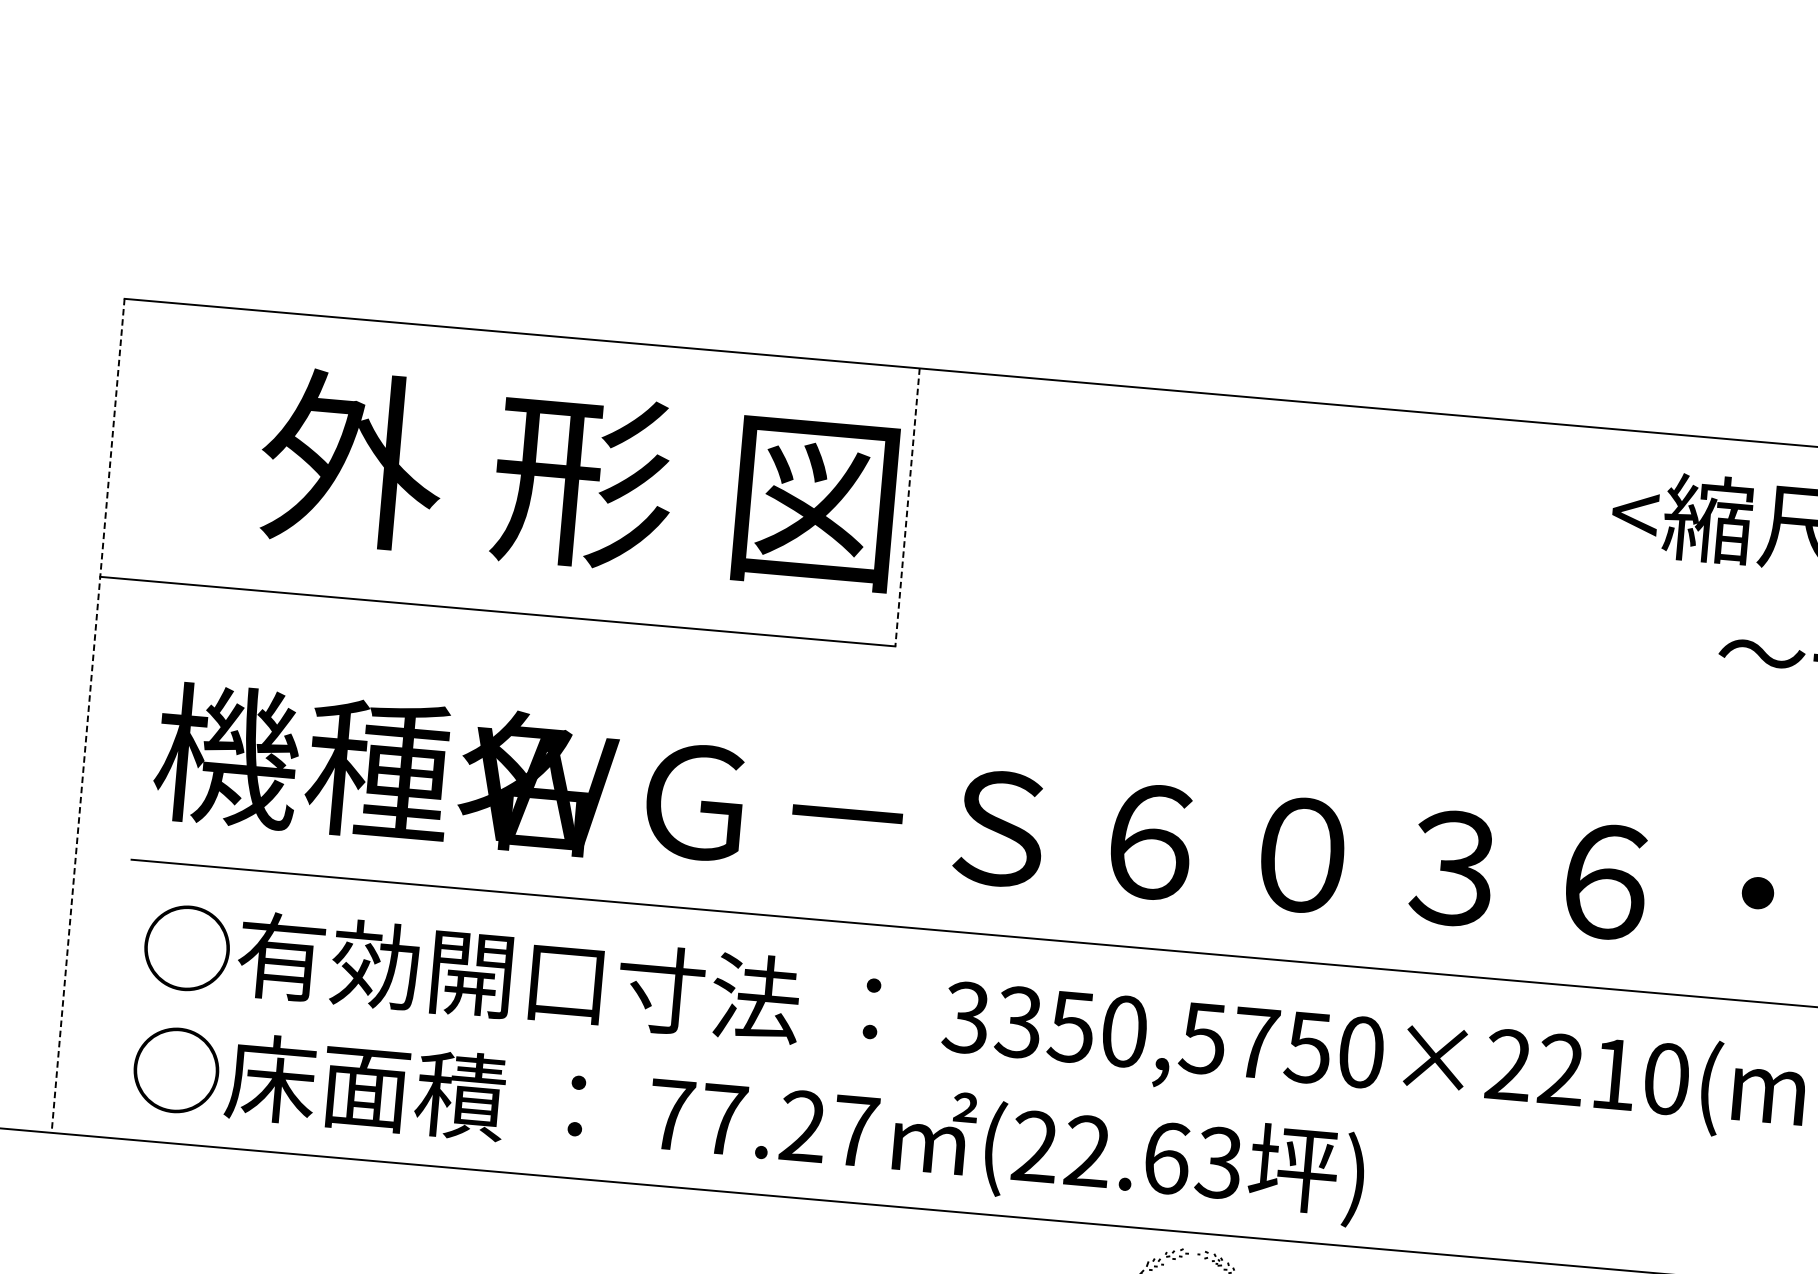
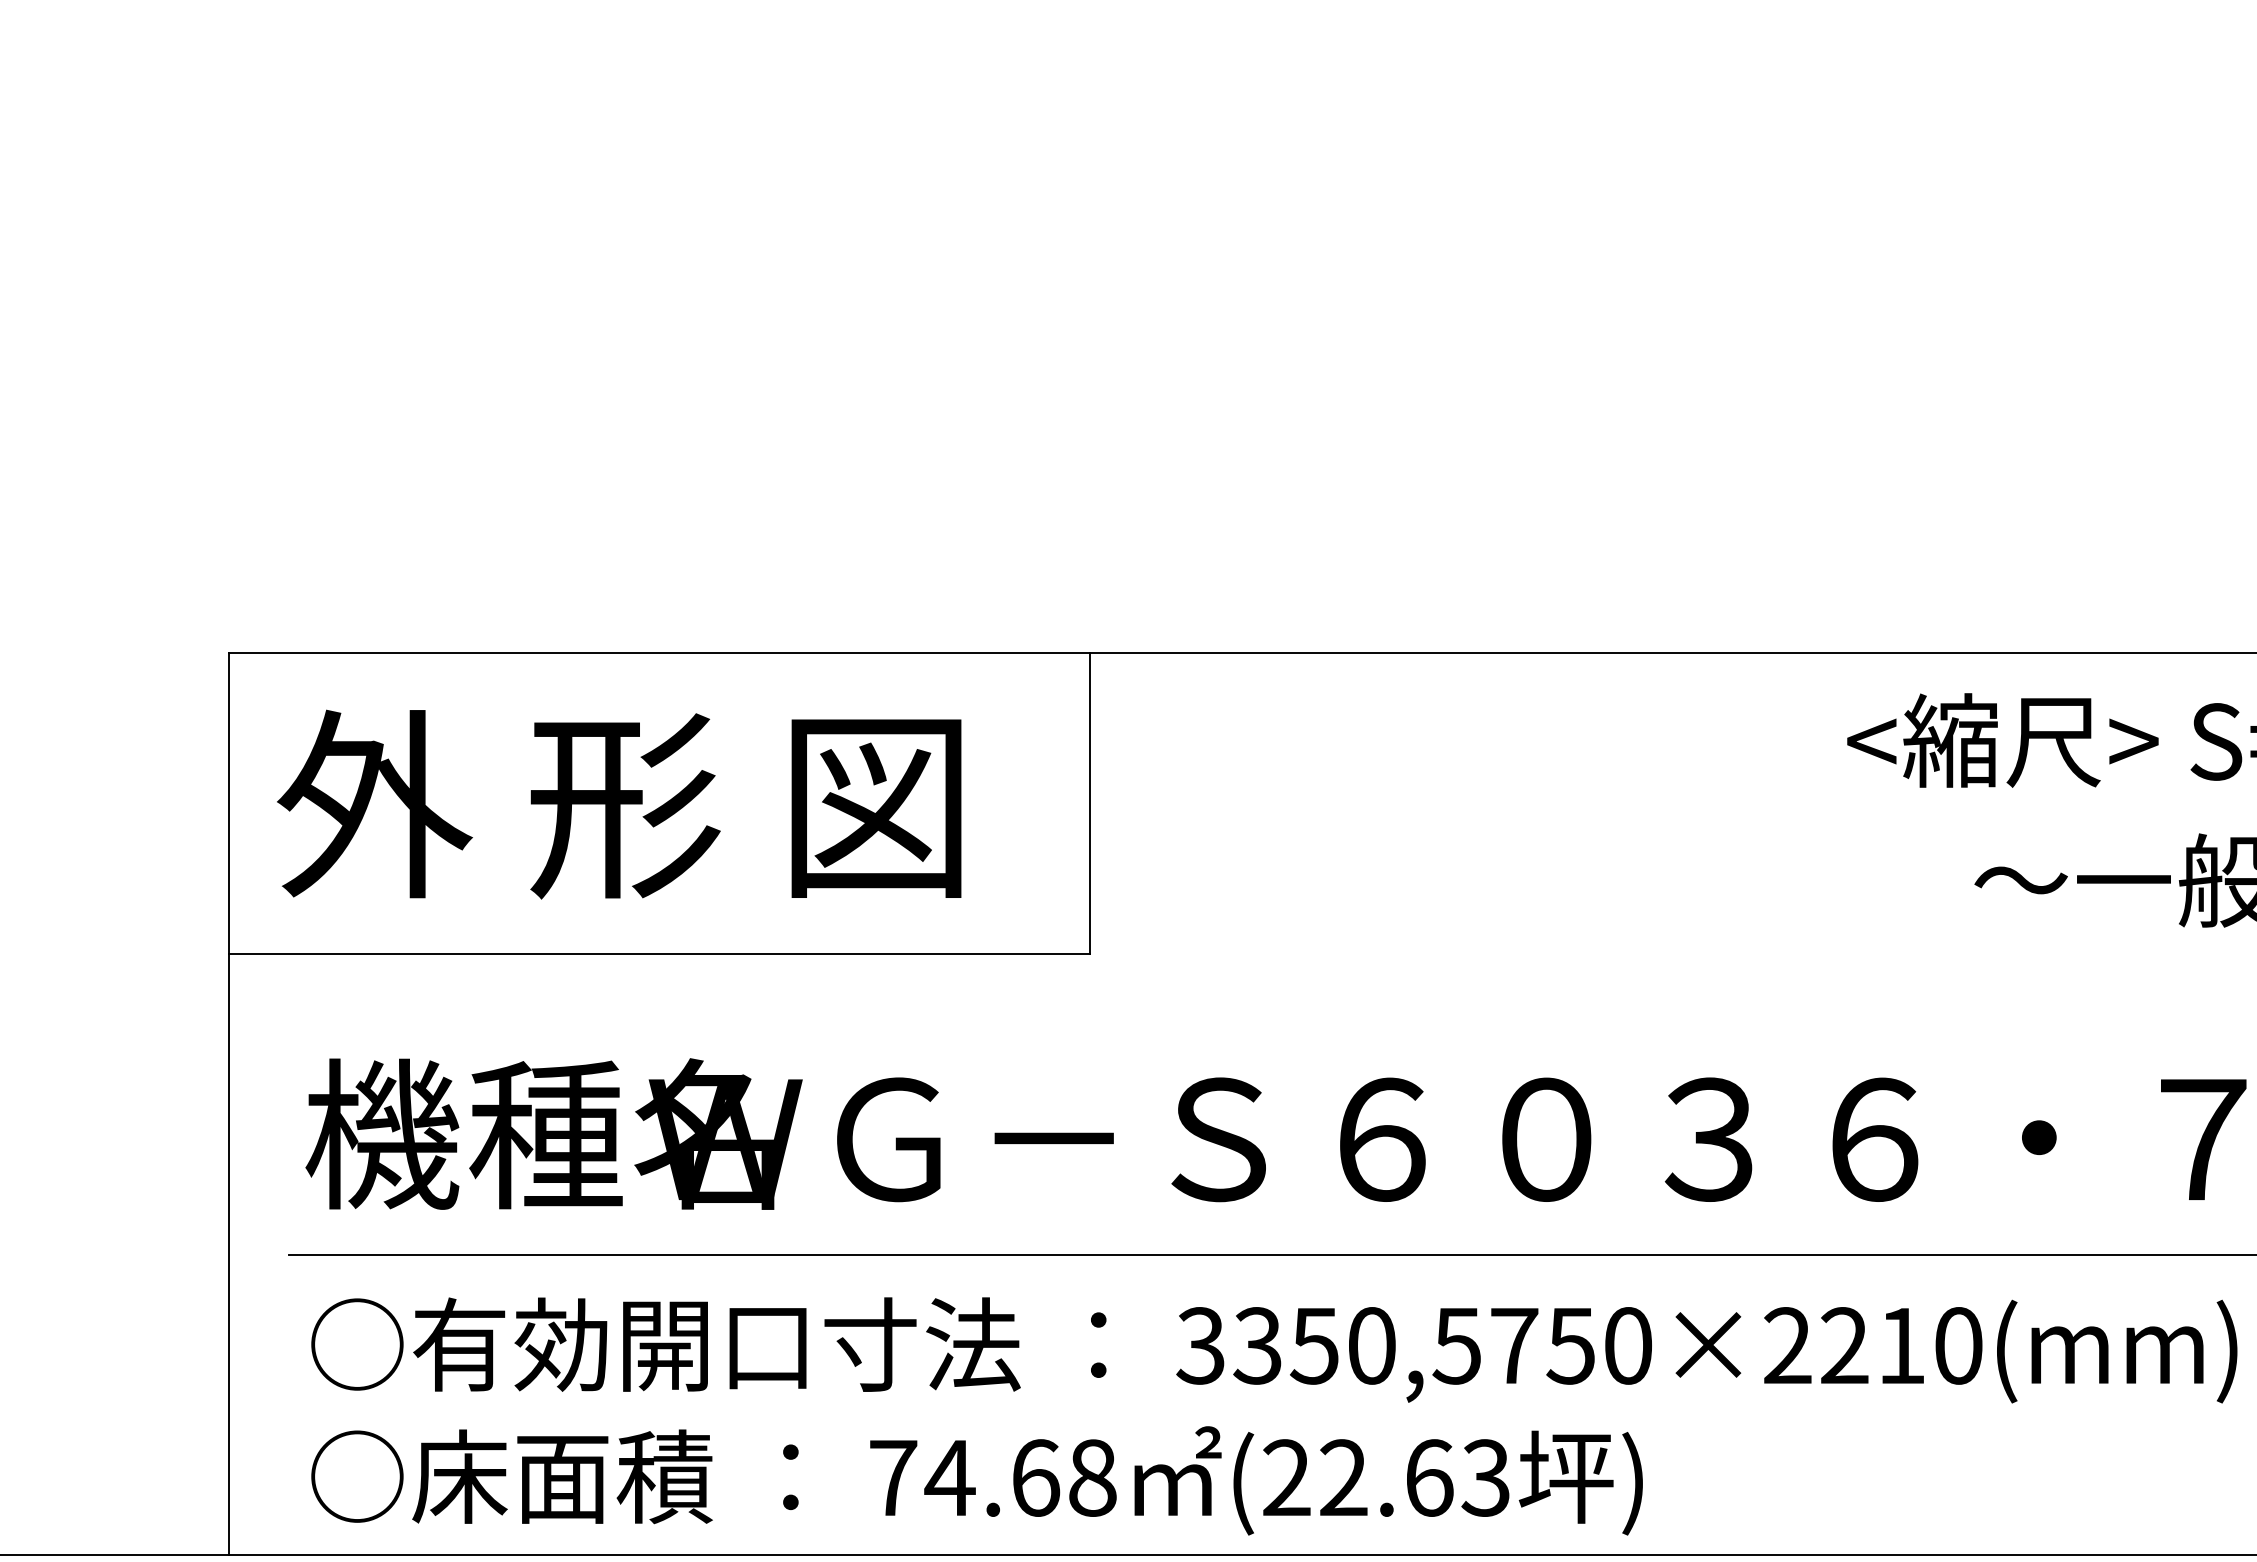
text: (578, 479) -> (619, 804), moved
line: (907, 507) -> (1089, 803), dashed -> solid
line: (88, 716) -> (229, 1104), dashed -> solid
text: (789, 1124) -> (1020, 1477), 77.27 -> 74.68

